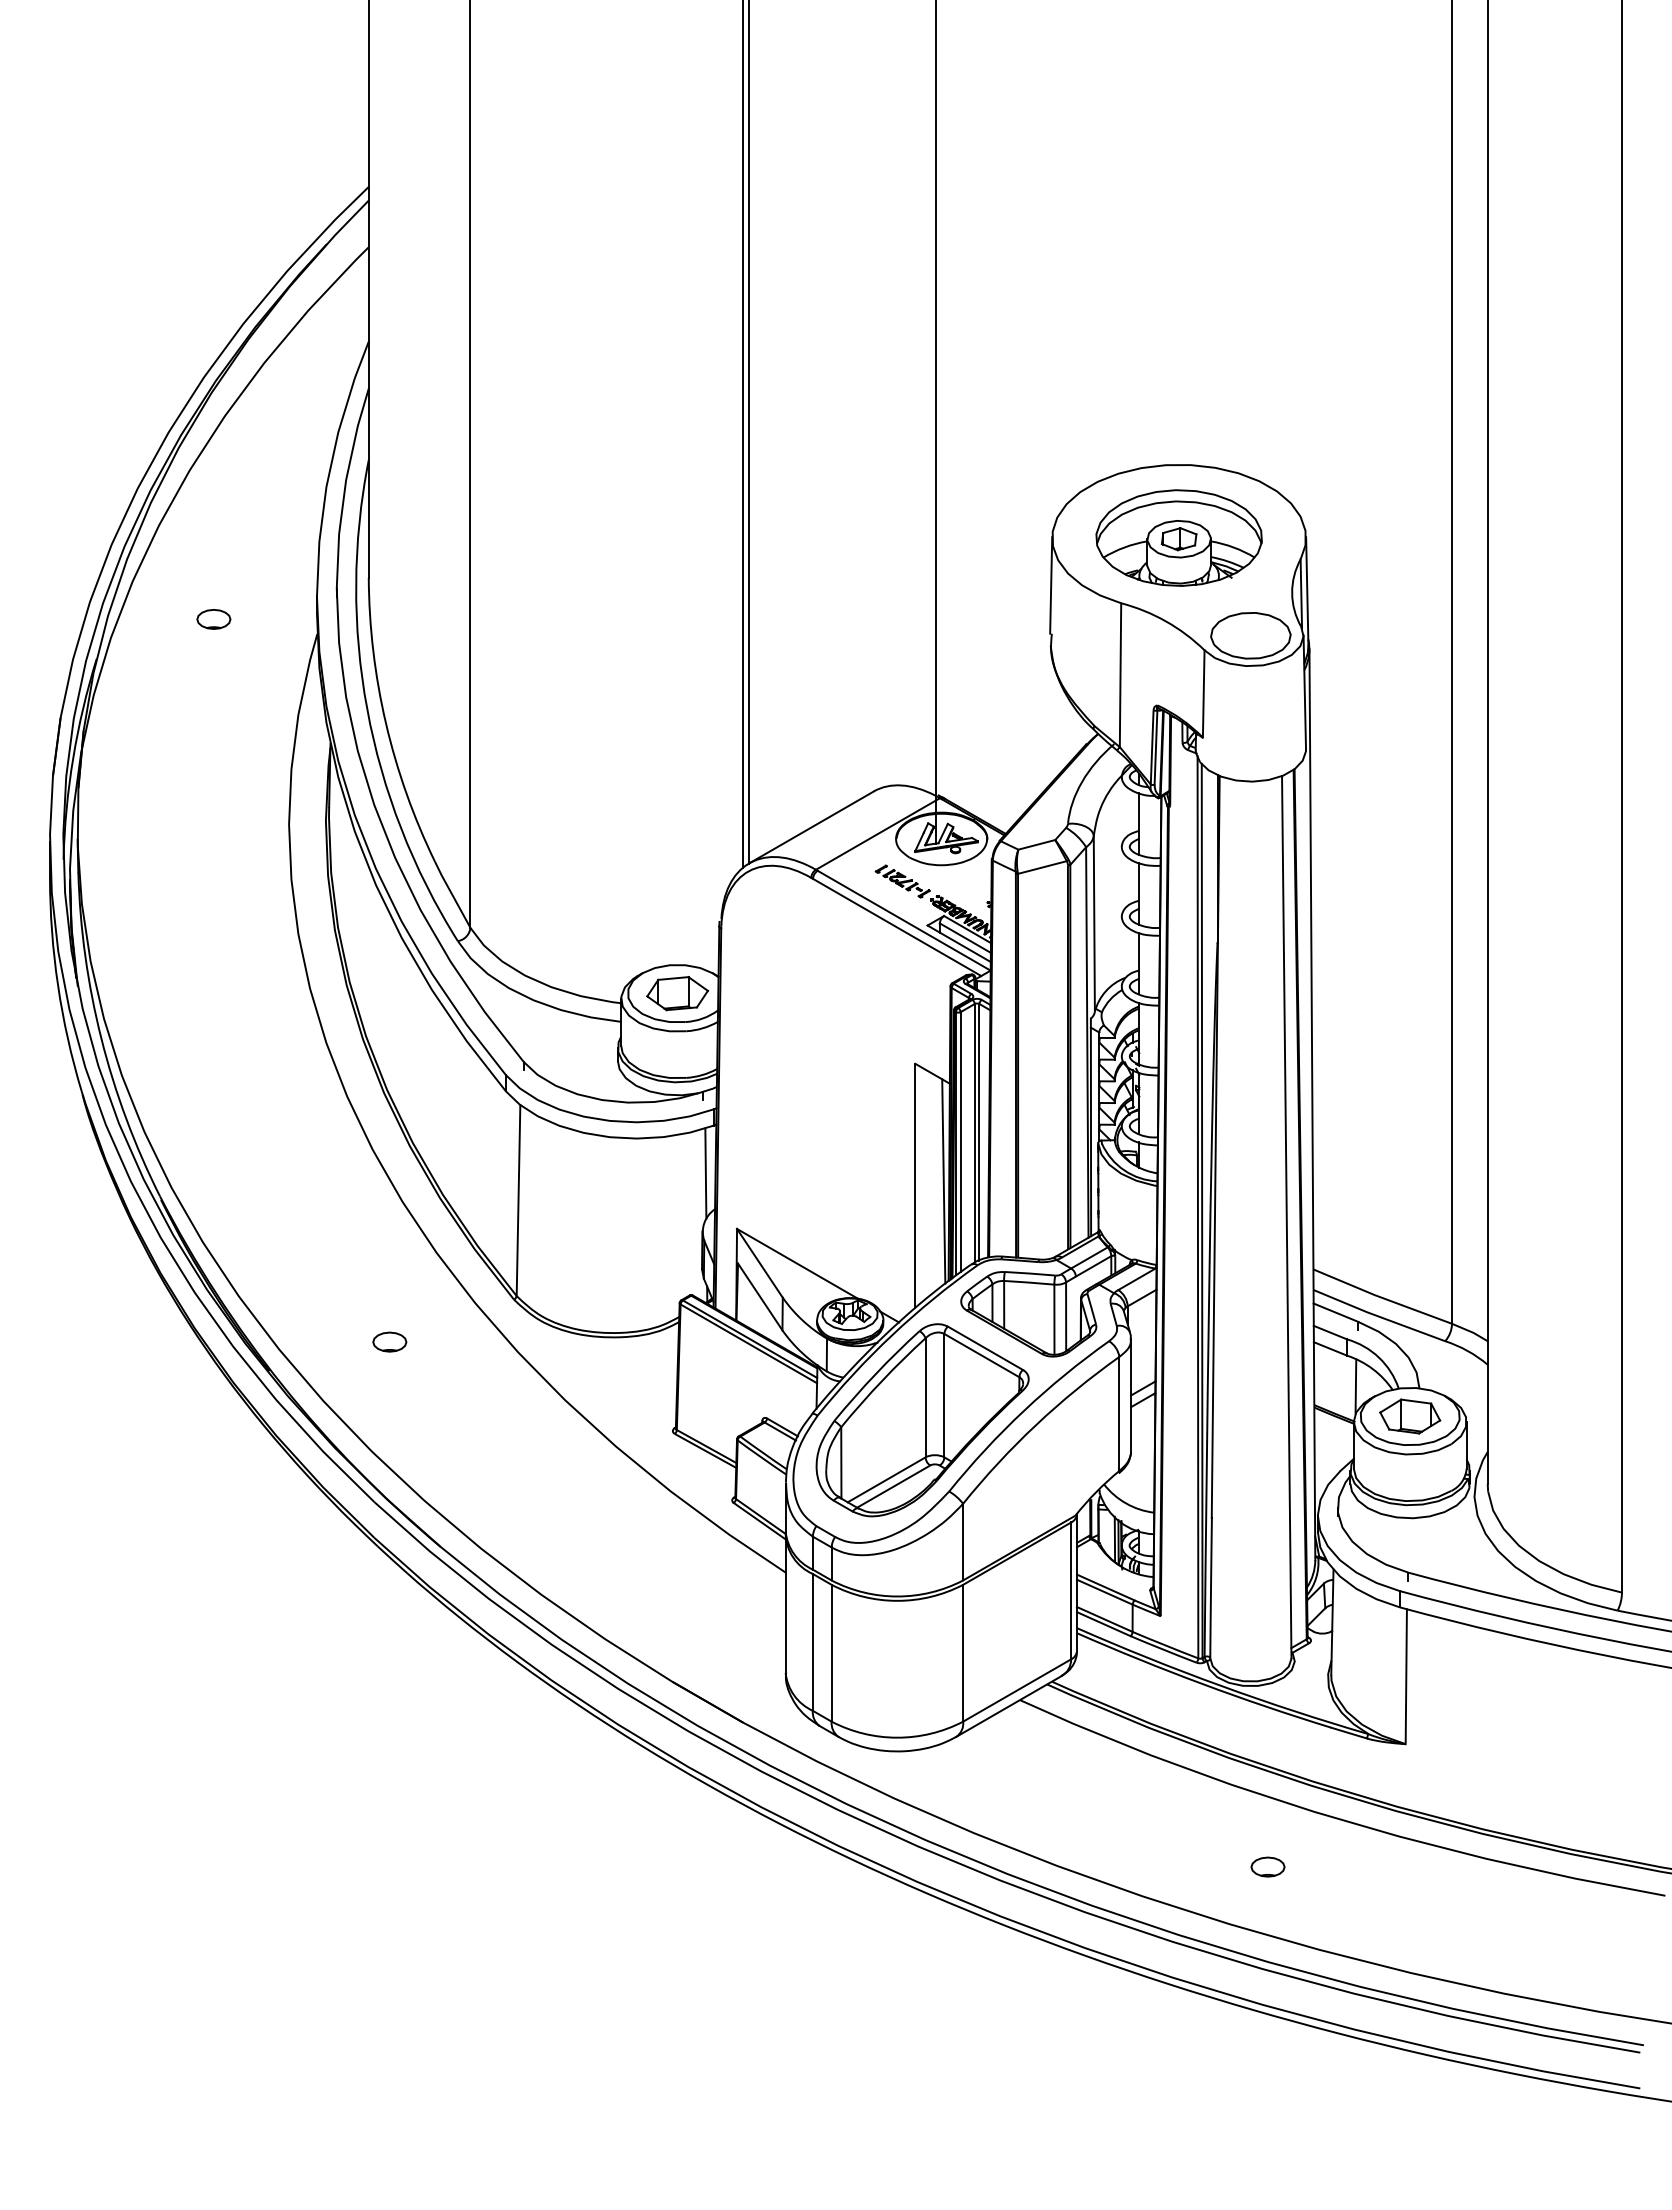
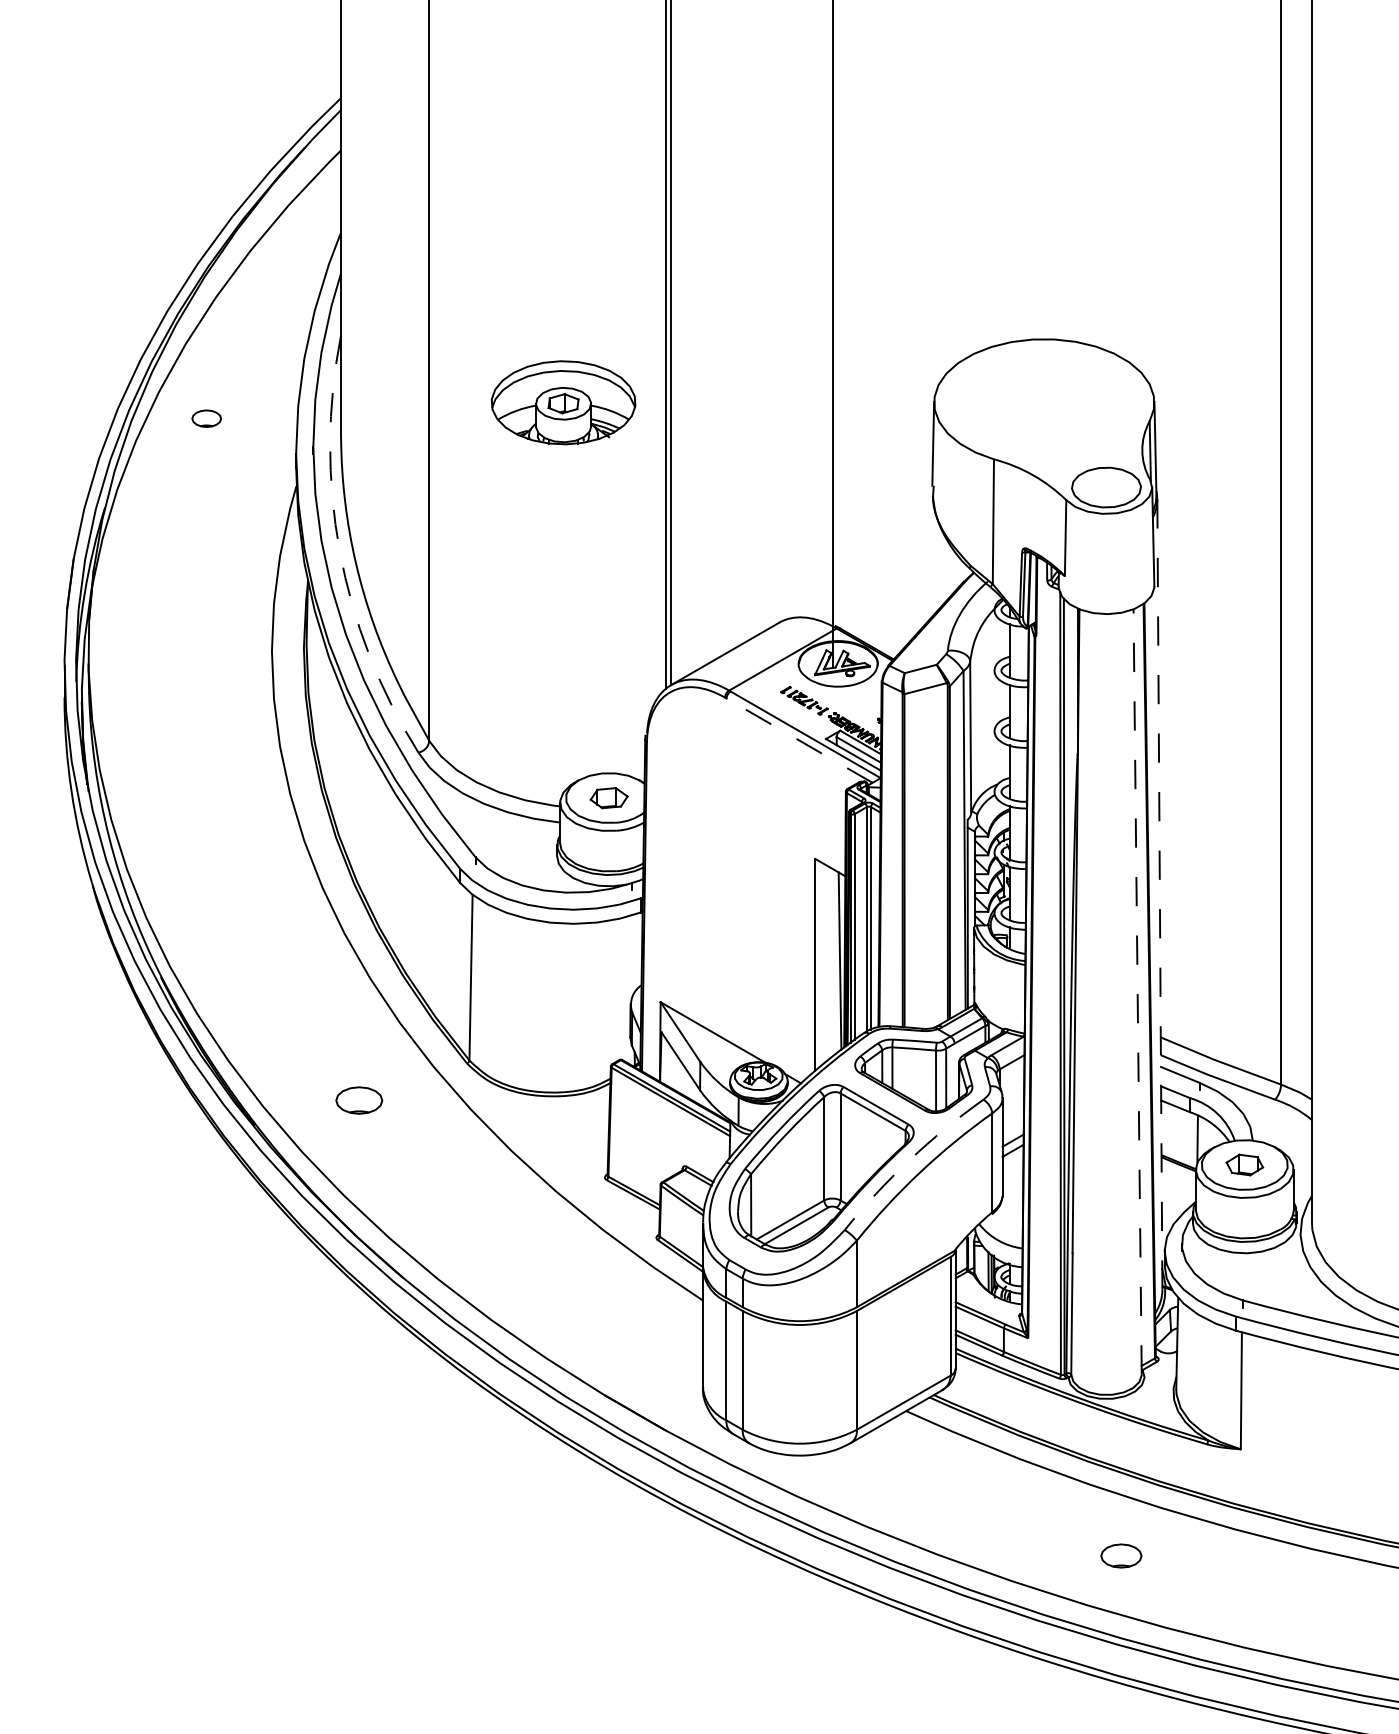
part: (1178, 537) -> (563, 402), moved
part: (213, 619) -> (206, 418), moved
arc: (367, 709) -> (340, 551), solid -> dashed
line: (896, 927) -> (799, 740), solid -> dashed
part: (677, 993) -> (608, 797), size x0.7
line: (1312, 1104) -> (1159, 894), solid -> dashed
line: (705, 1173) -> (633, 954), removed
line: (1286, 1217) -> (1137, 992), solid -> dashed
part: (389, 1341) -> (359, 1099), size x1.6
arc: (1023, 1410) -> (909, 1159), solid -> dashed
part: (1410, 1416) -> (1245, 1165), size x0.7
part: (1267, 1866) -> (1120, 1555), size x1.4

